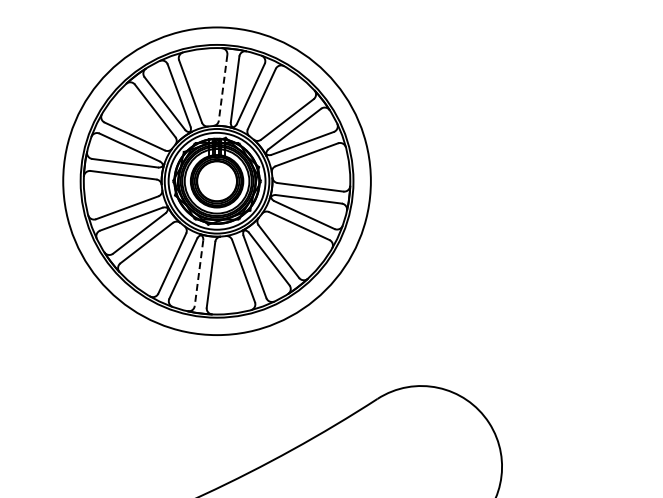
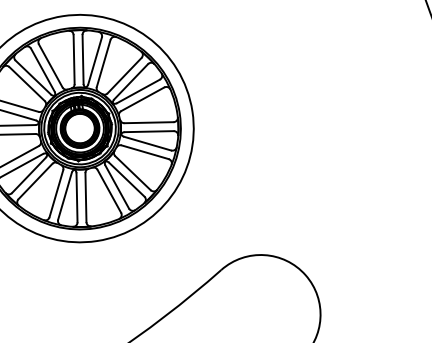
line: (223, 88) -> (74, 60), dashed -> solid
line: (198, 273) -> (76, 198), dashed -> solid

